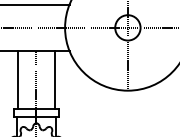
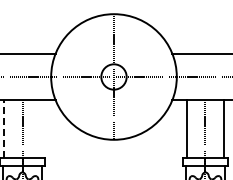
line: (18, 80) -> (4, 129), solid -> dashed
line: (54, 80) -> (40, 129), removed

